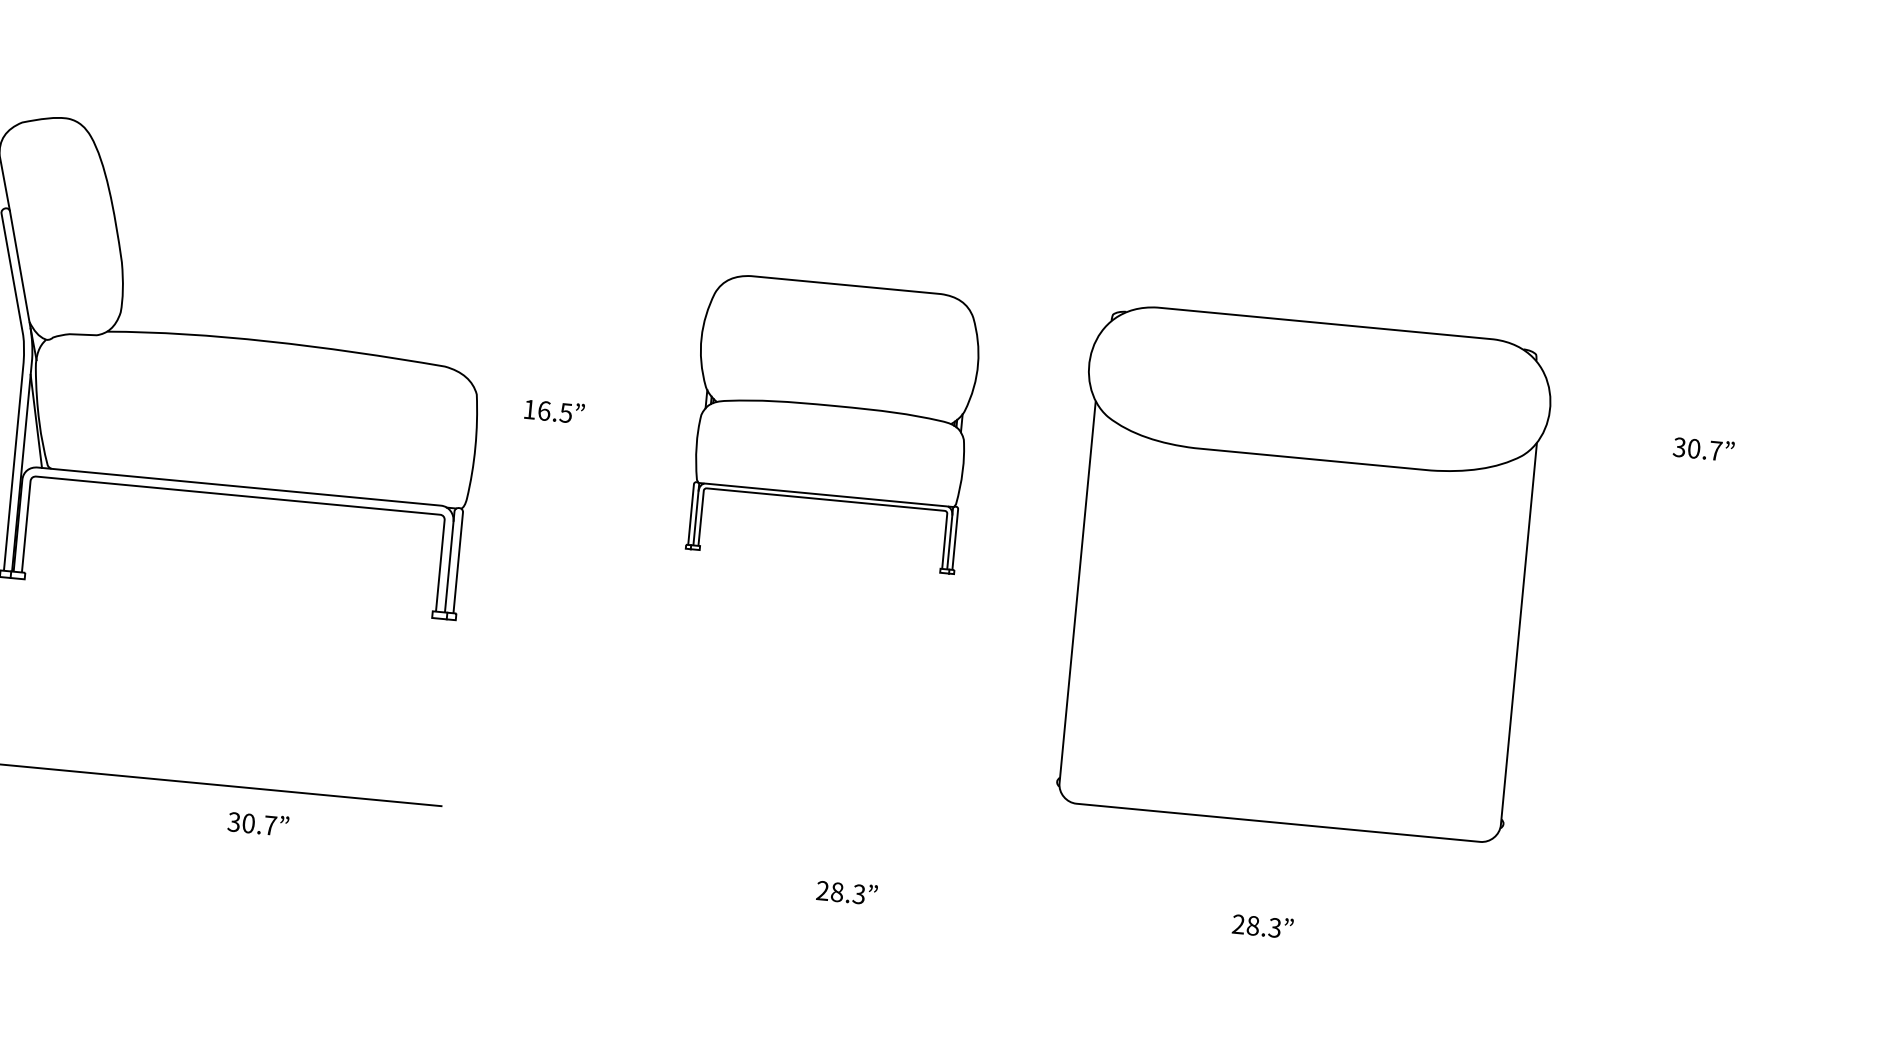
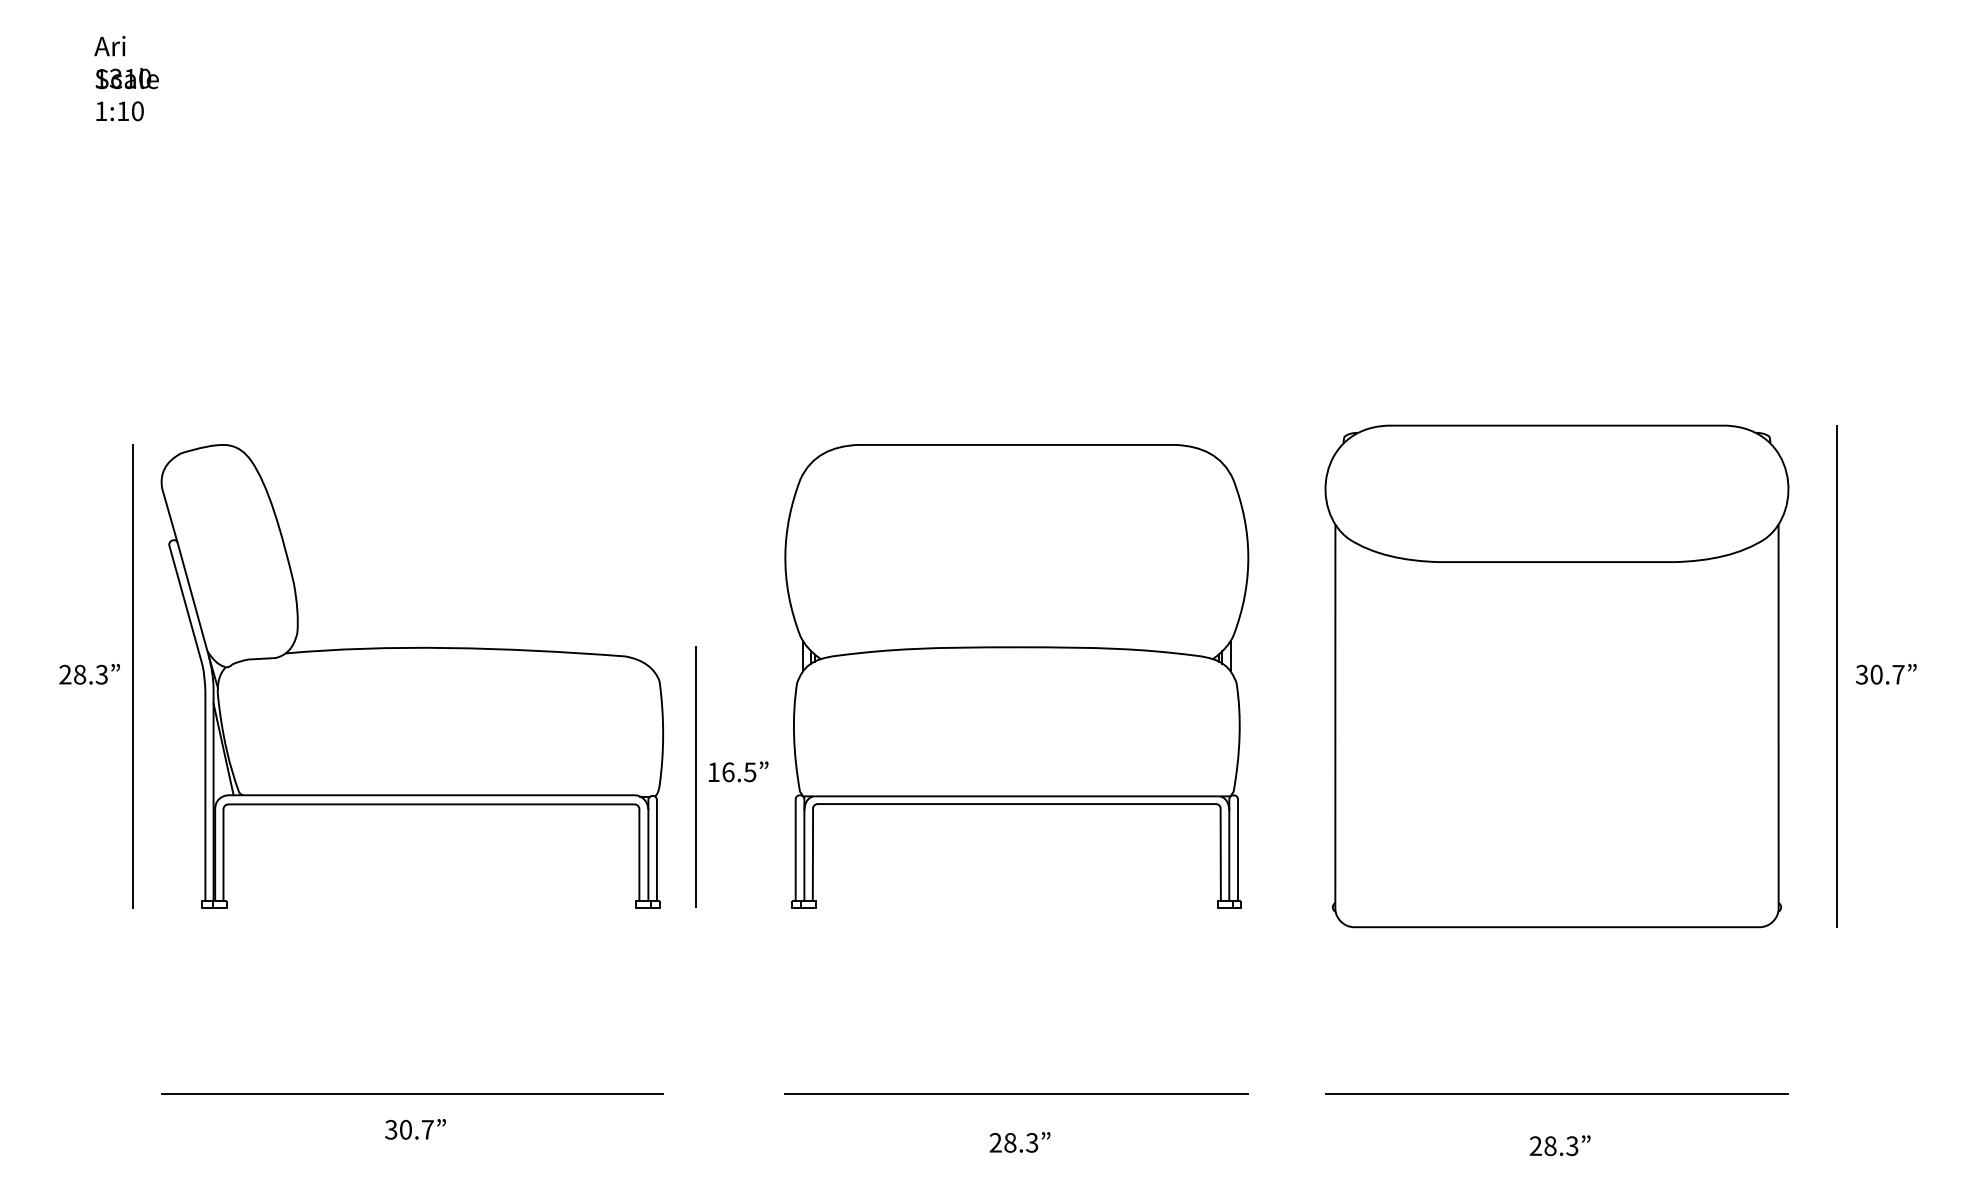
text: (554, 411) -> (738, 771), moved
part: (832, 423) -> (1016, 676), size x1.67
text: (1703, 449) -> (1886, 674), moved
line: (504, 493) -> (696, 777), added
line: (1648, 500) -> (1836, 676), added
part: (1301, 573) -> (1556, 676), moved
text: (258, 824) -> (415, 1129), moved
line: (793, 839) -> (1016, 1094), added
line: (1330, 890) -> (1556, 1094), added
text: (846, 892) -> (1019, 1142), moved
text: (1263, 926) -> (1560, 1145), moved

